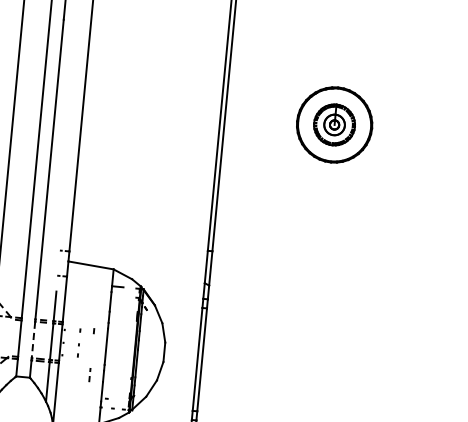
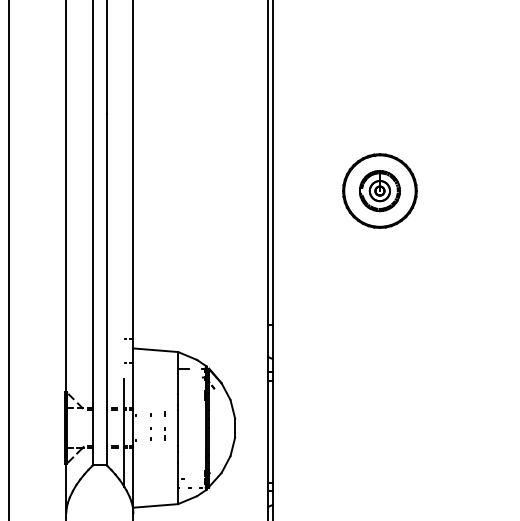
line: (33, 340) -> (106, 428), dashed -> solid
line: (89, 376) -> (164, 435), moved

